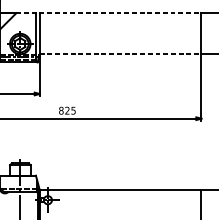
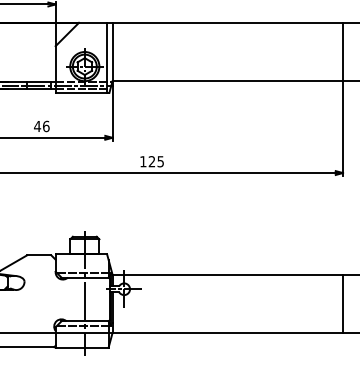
line: (109, 13) -> (211, 22), dashed -> solid
line: (121, 54) -> (228, 81), dashed -> solid
text: (61, 110) -> (143, 161), 825 -> 125

